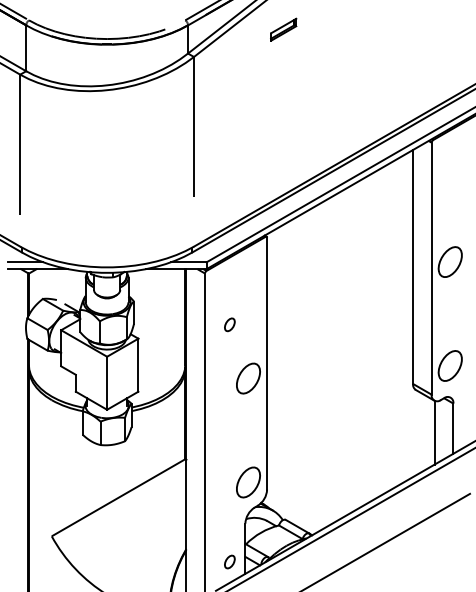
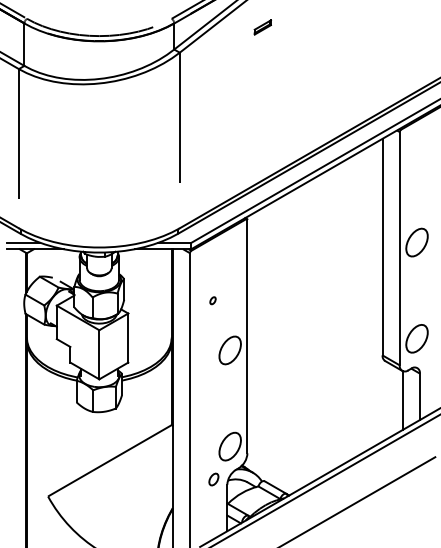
part: (283, 29) -> (262, 27), size x0.7
part: (229, 324) -> (212, 300), size x0.6
part: (229, 561) -> (213, 479), moved

